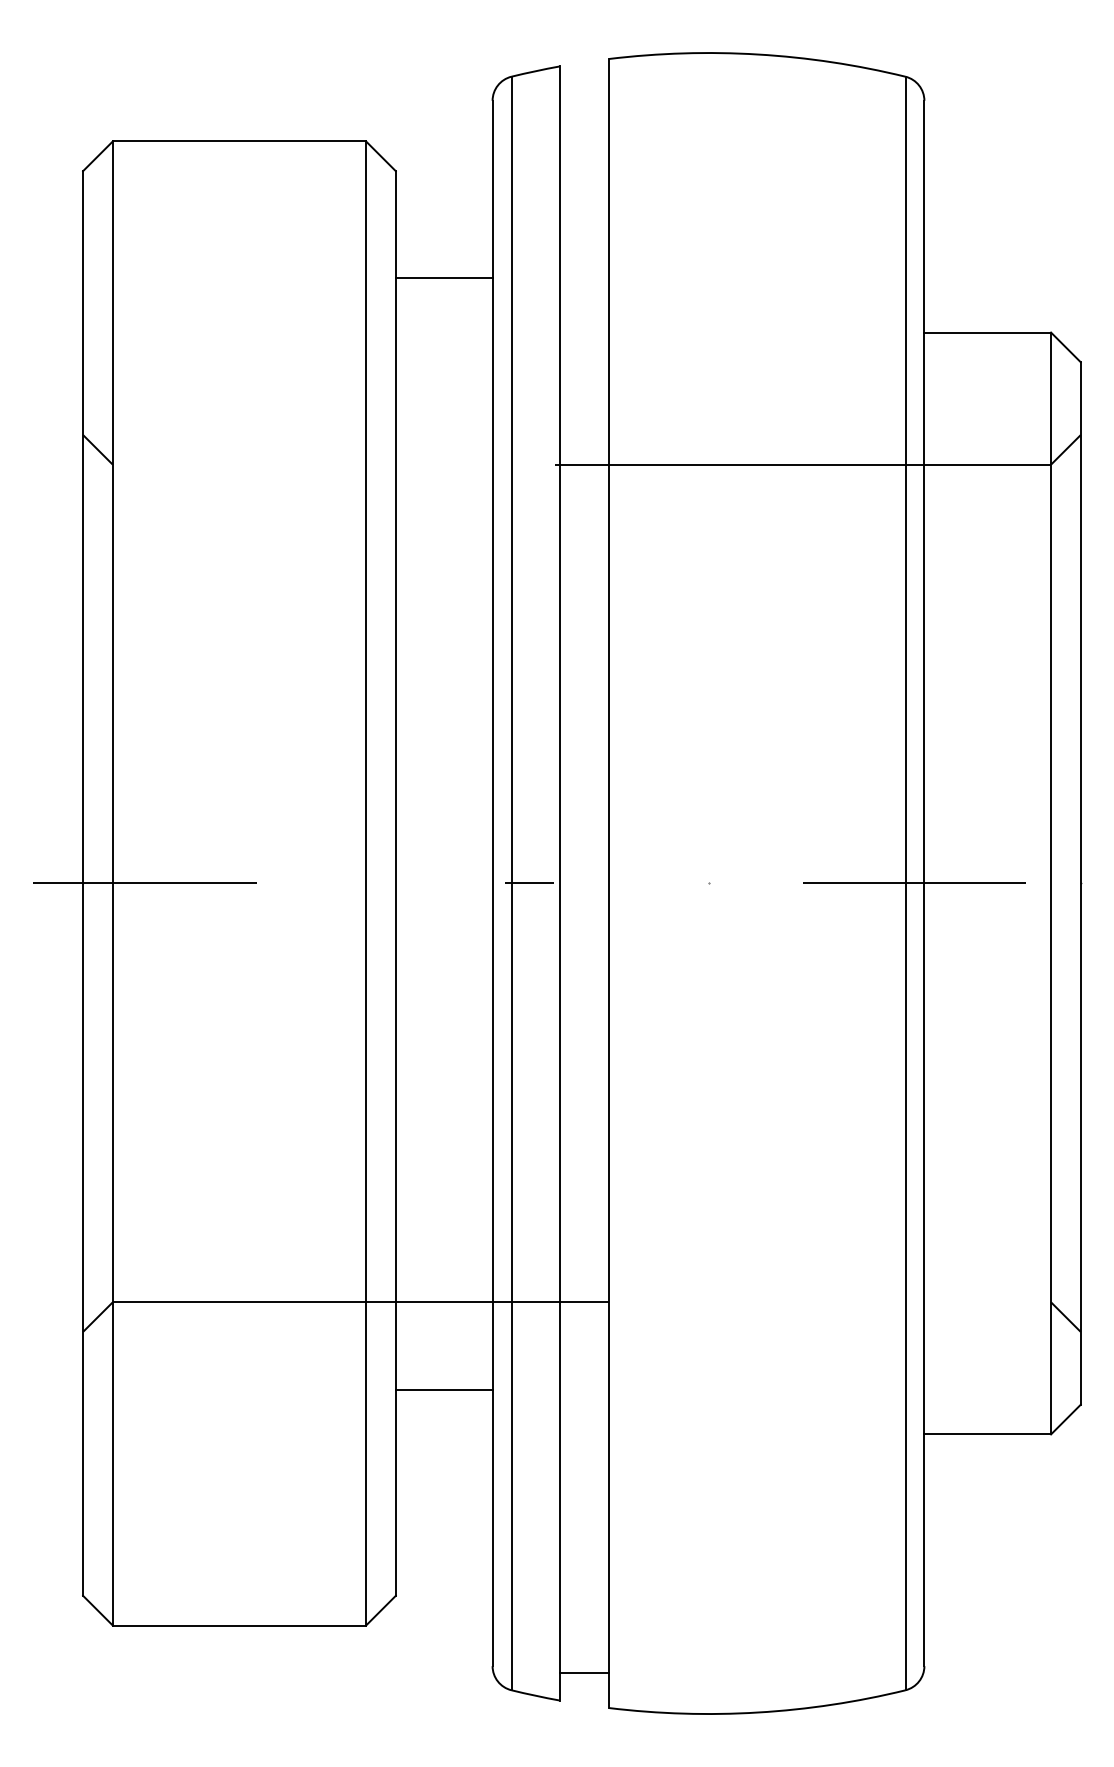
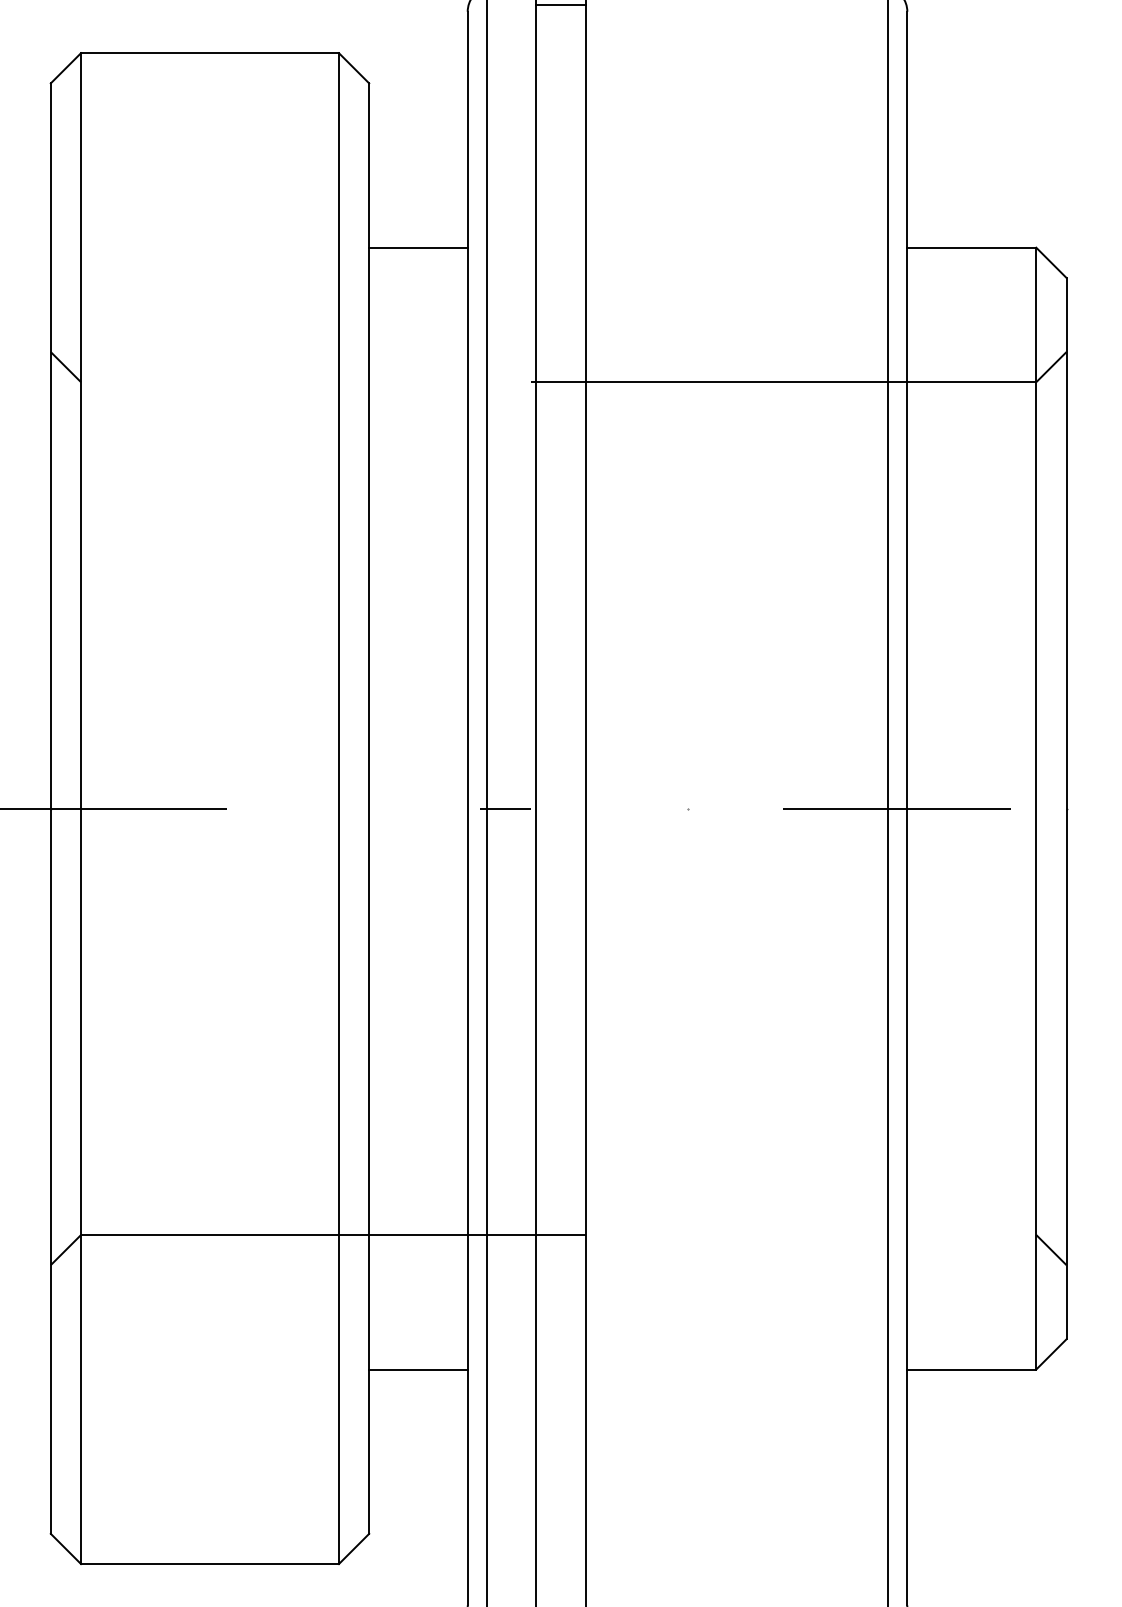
line: (584, 94) -> (561, 5), added
line: (443, 277) -> (417, 247), moved
line: (443, 1390) -> (417, 1369), moved

